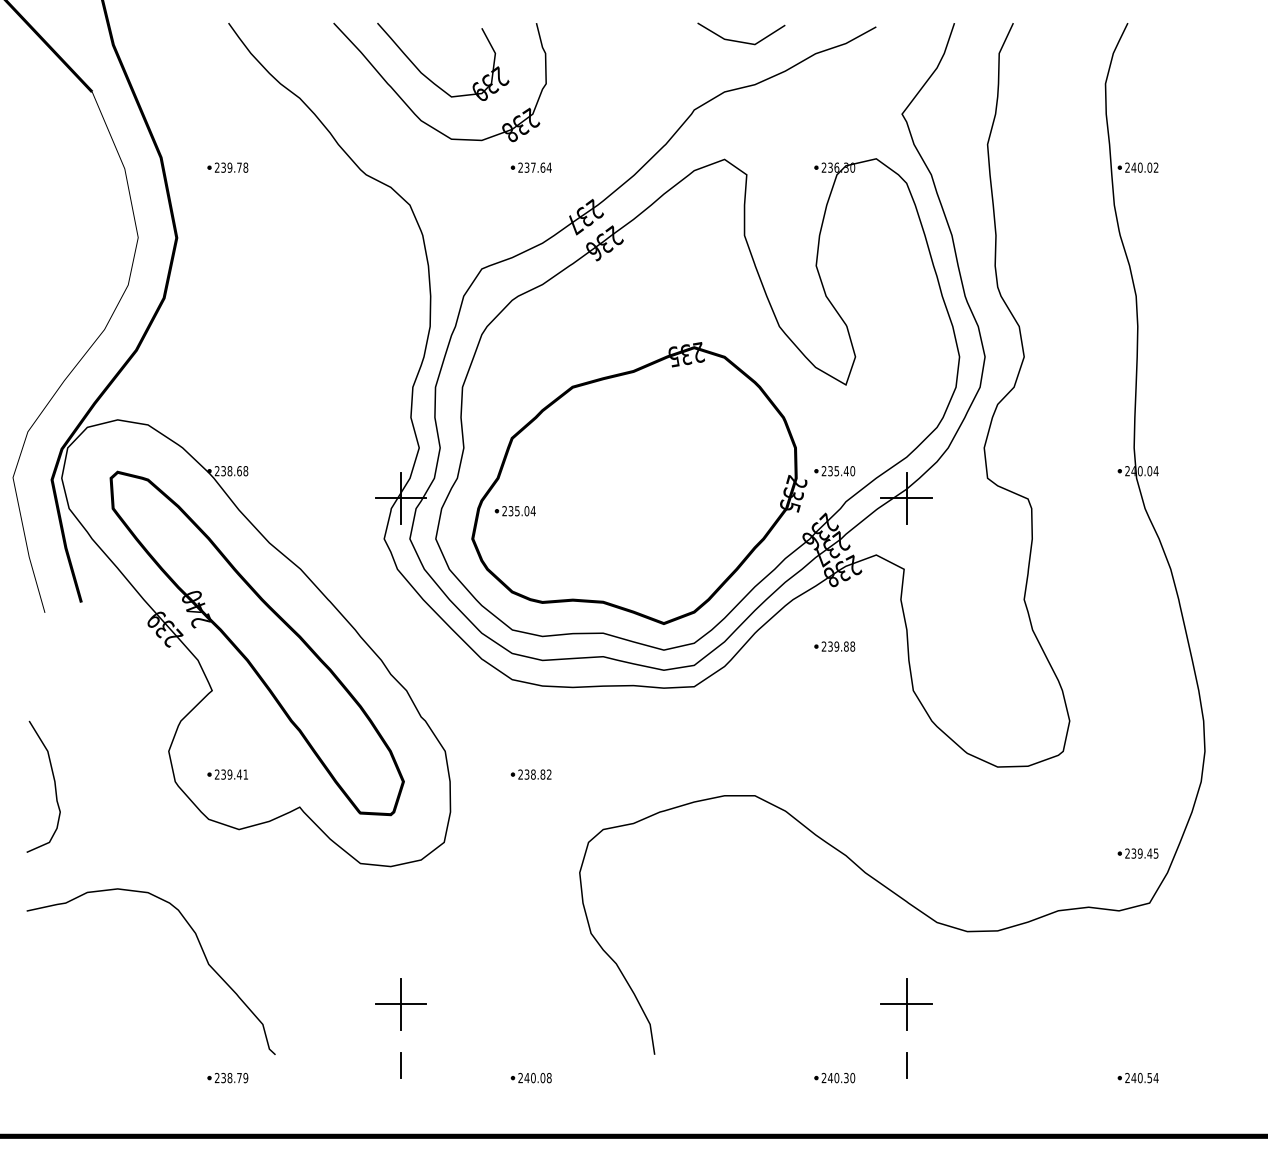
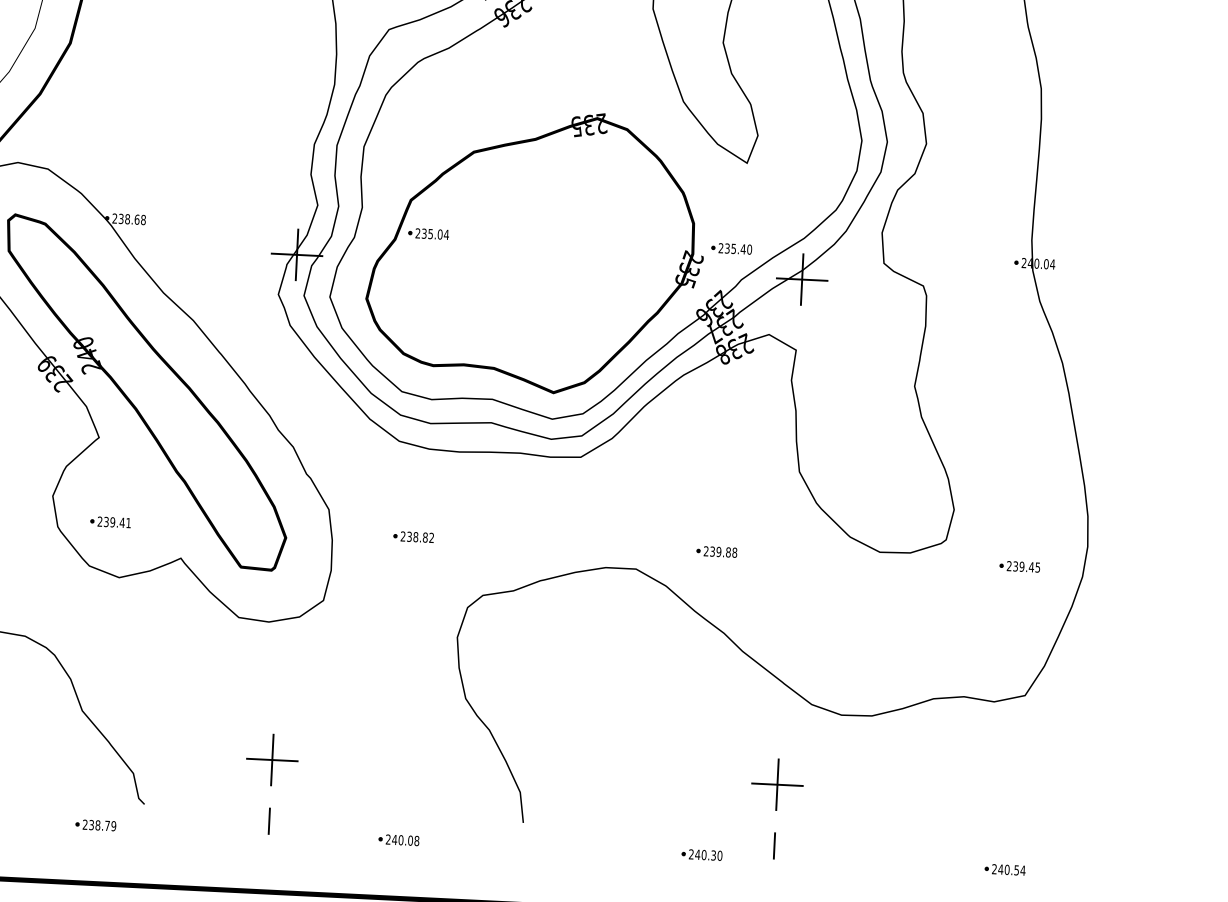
part: (514, 511) -> (427, 234), moved
part: (834, 646) -> (716, 551), moved
part: (1137, 853) -> (1019, 566), moved

